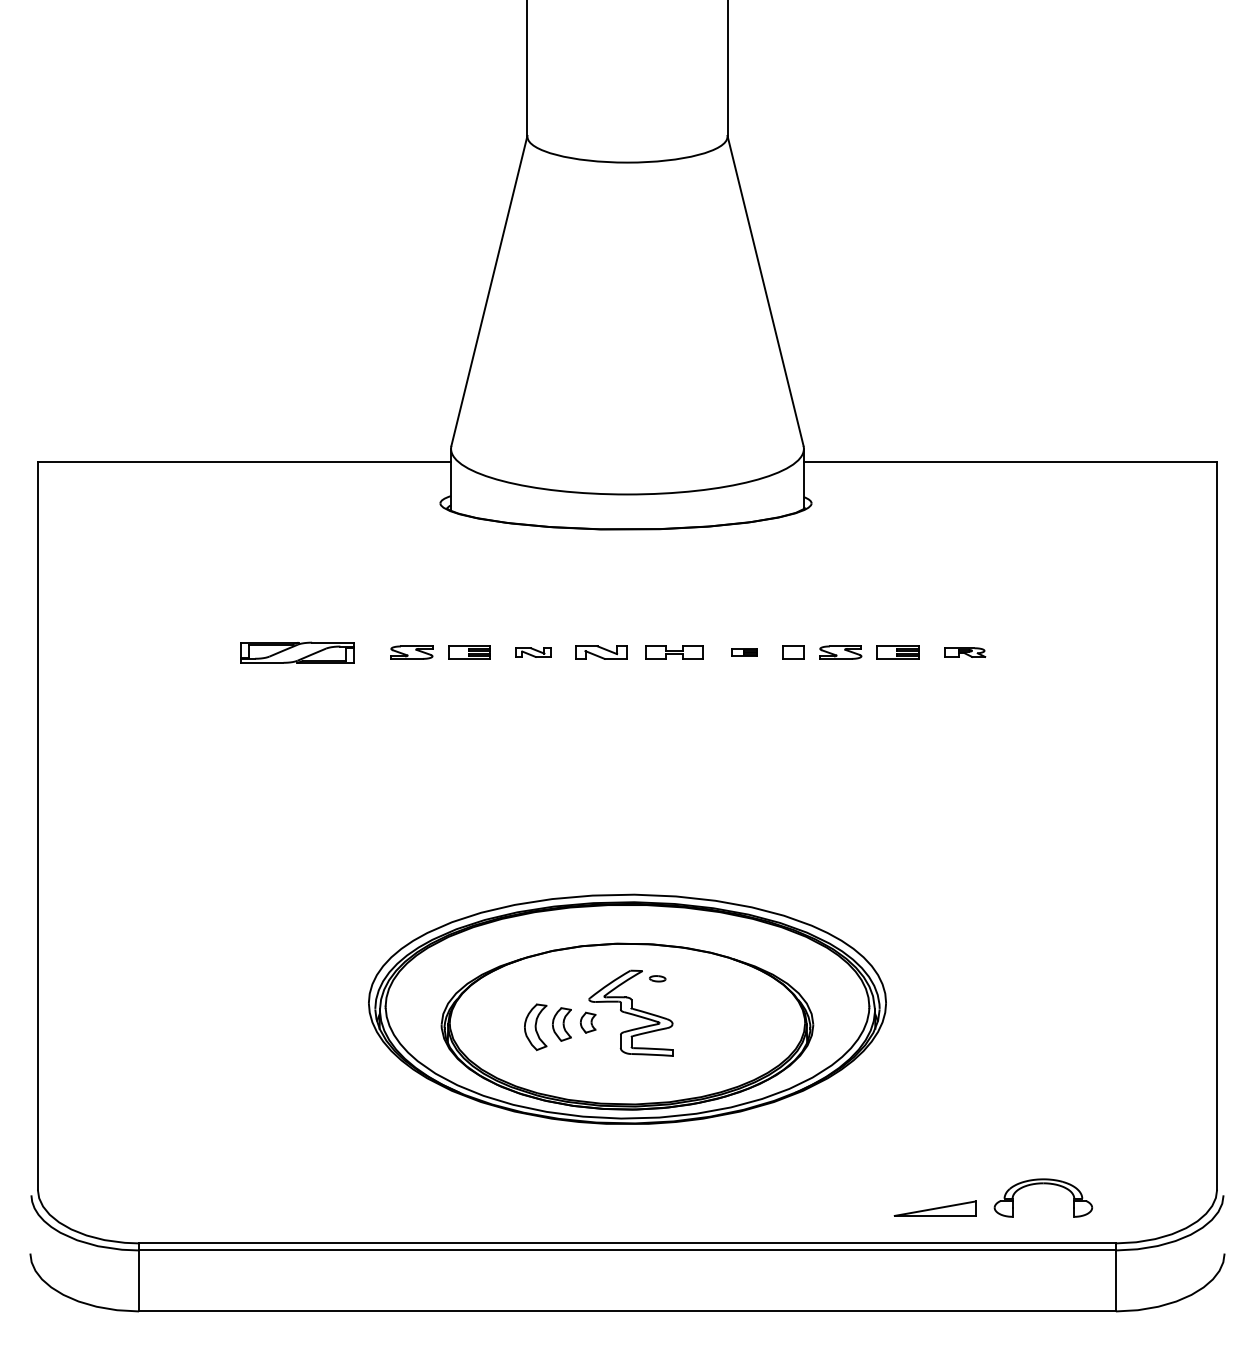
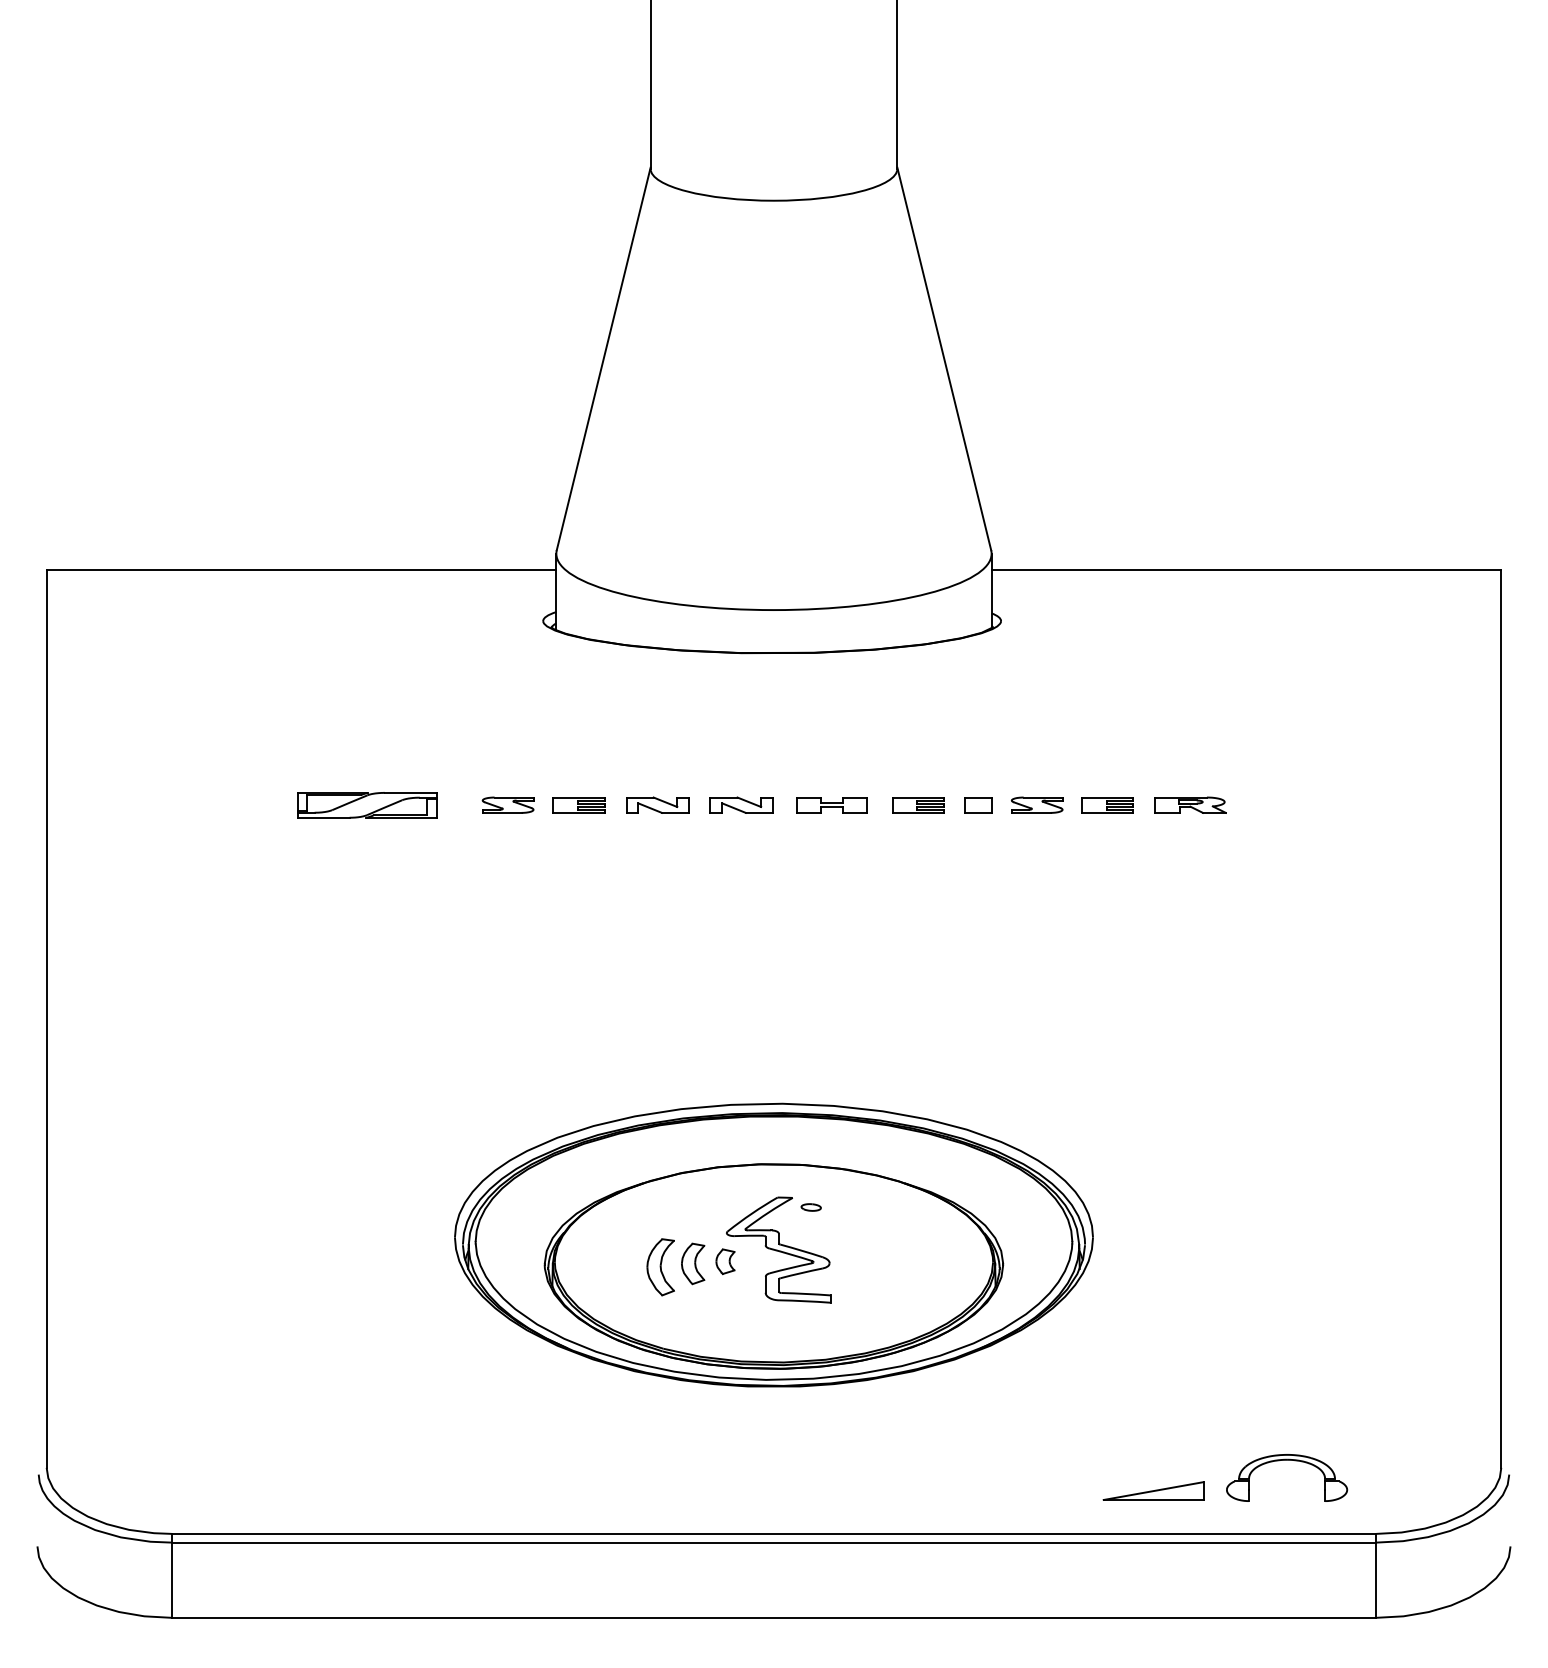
part: (533, 652) -> (658, 805), size x1.43
part: (744, 652) -> (918, 805), size x1.67
part: (964, 652) -> (1189, 805), size x1.43

